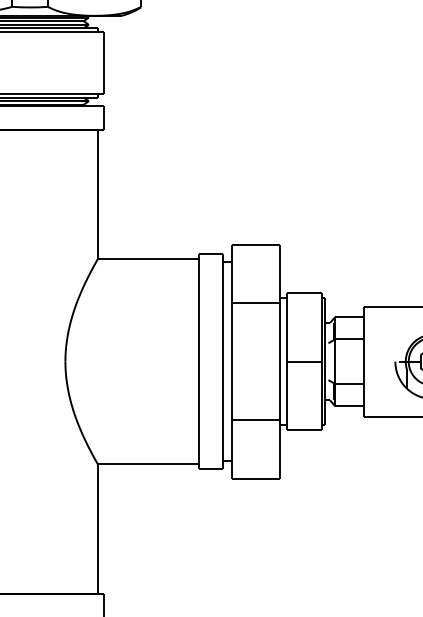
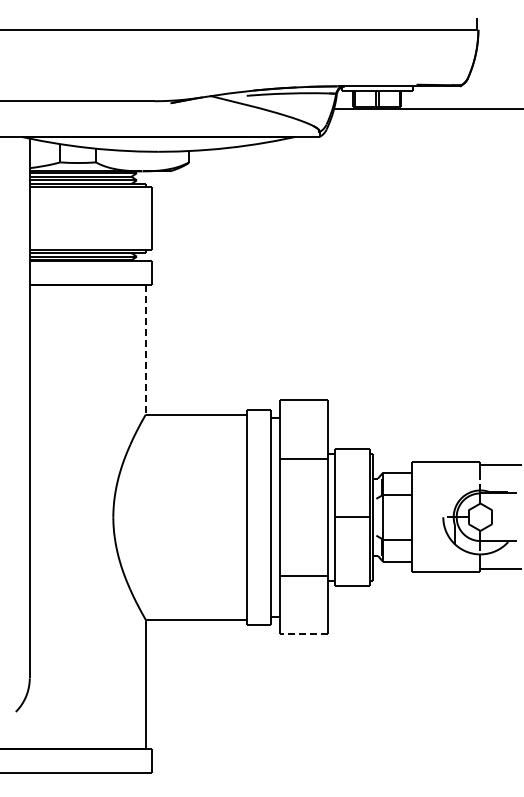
line: (97, 193) -> (145, 349), solid -> dashed
line: (255, 478) -> (303, 634), solid -> dashed

